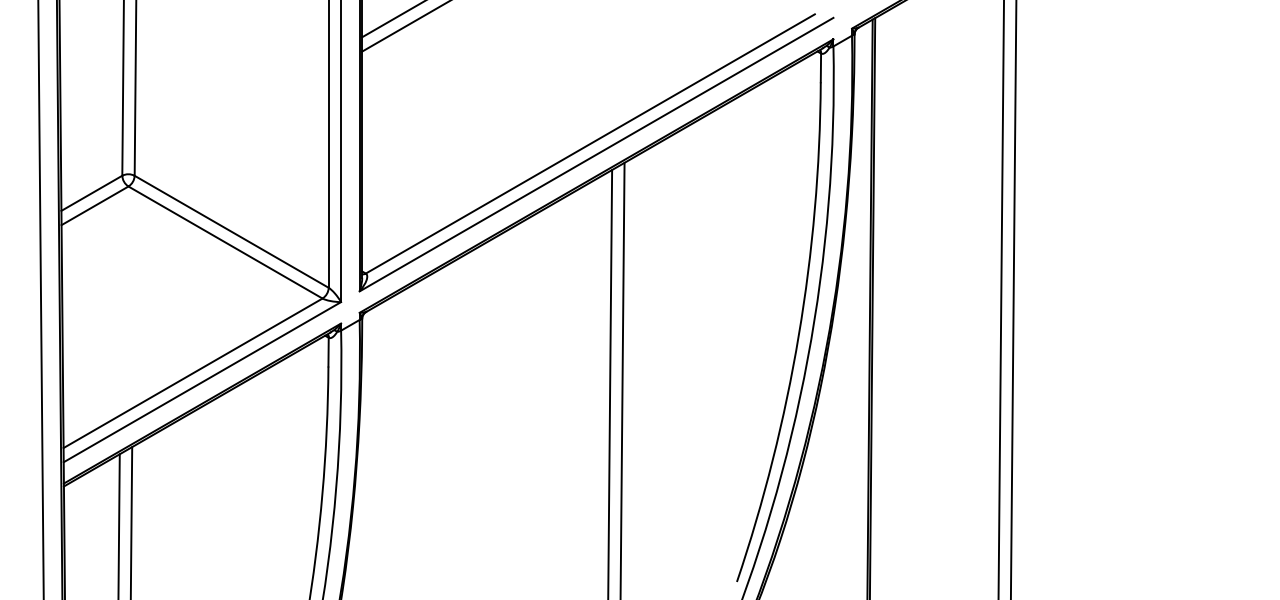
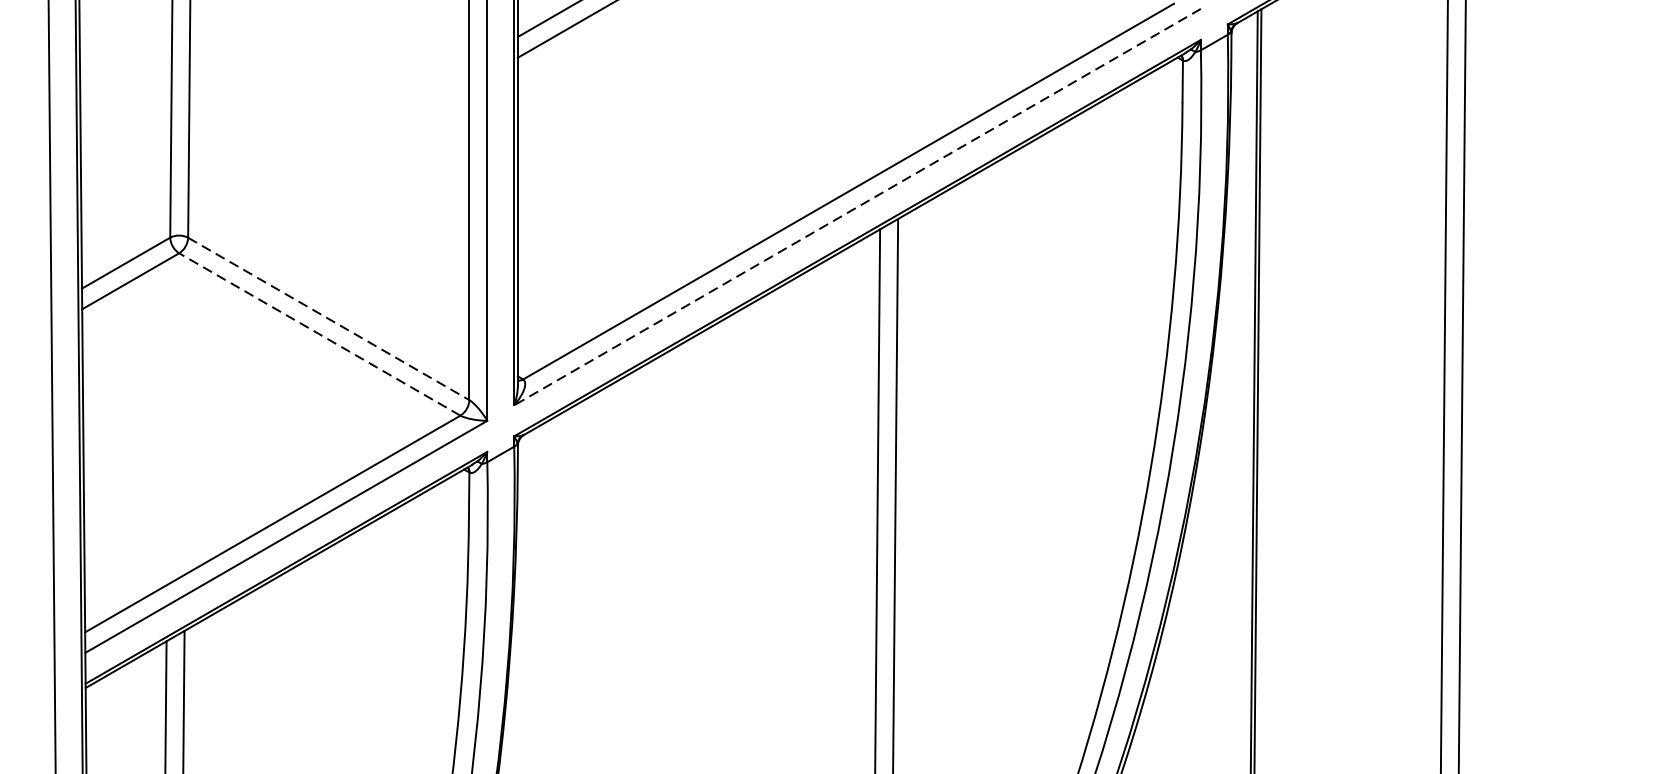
line: (596, 154) -> (857, 206), solid -> dashed
line: (232, 232) -> (329, 319), solid -> dashed
line: (225, 242) -> (319, 334), solid -> dashed

